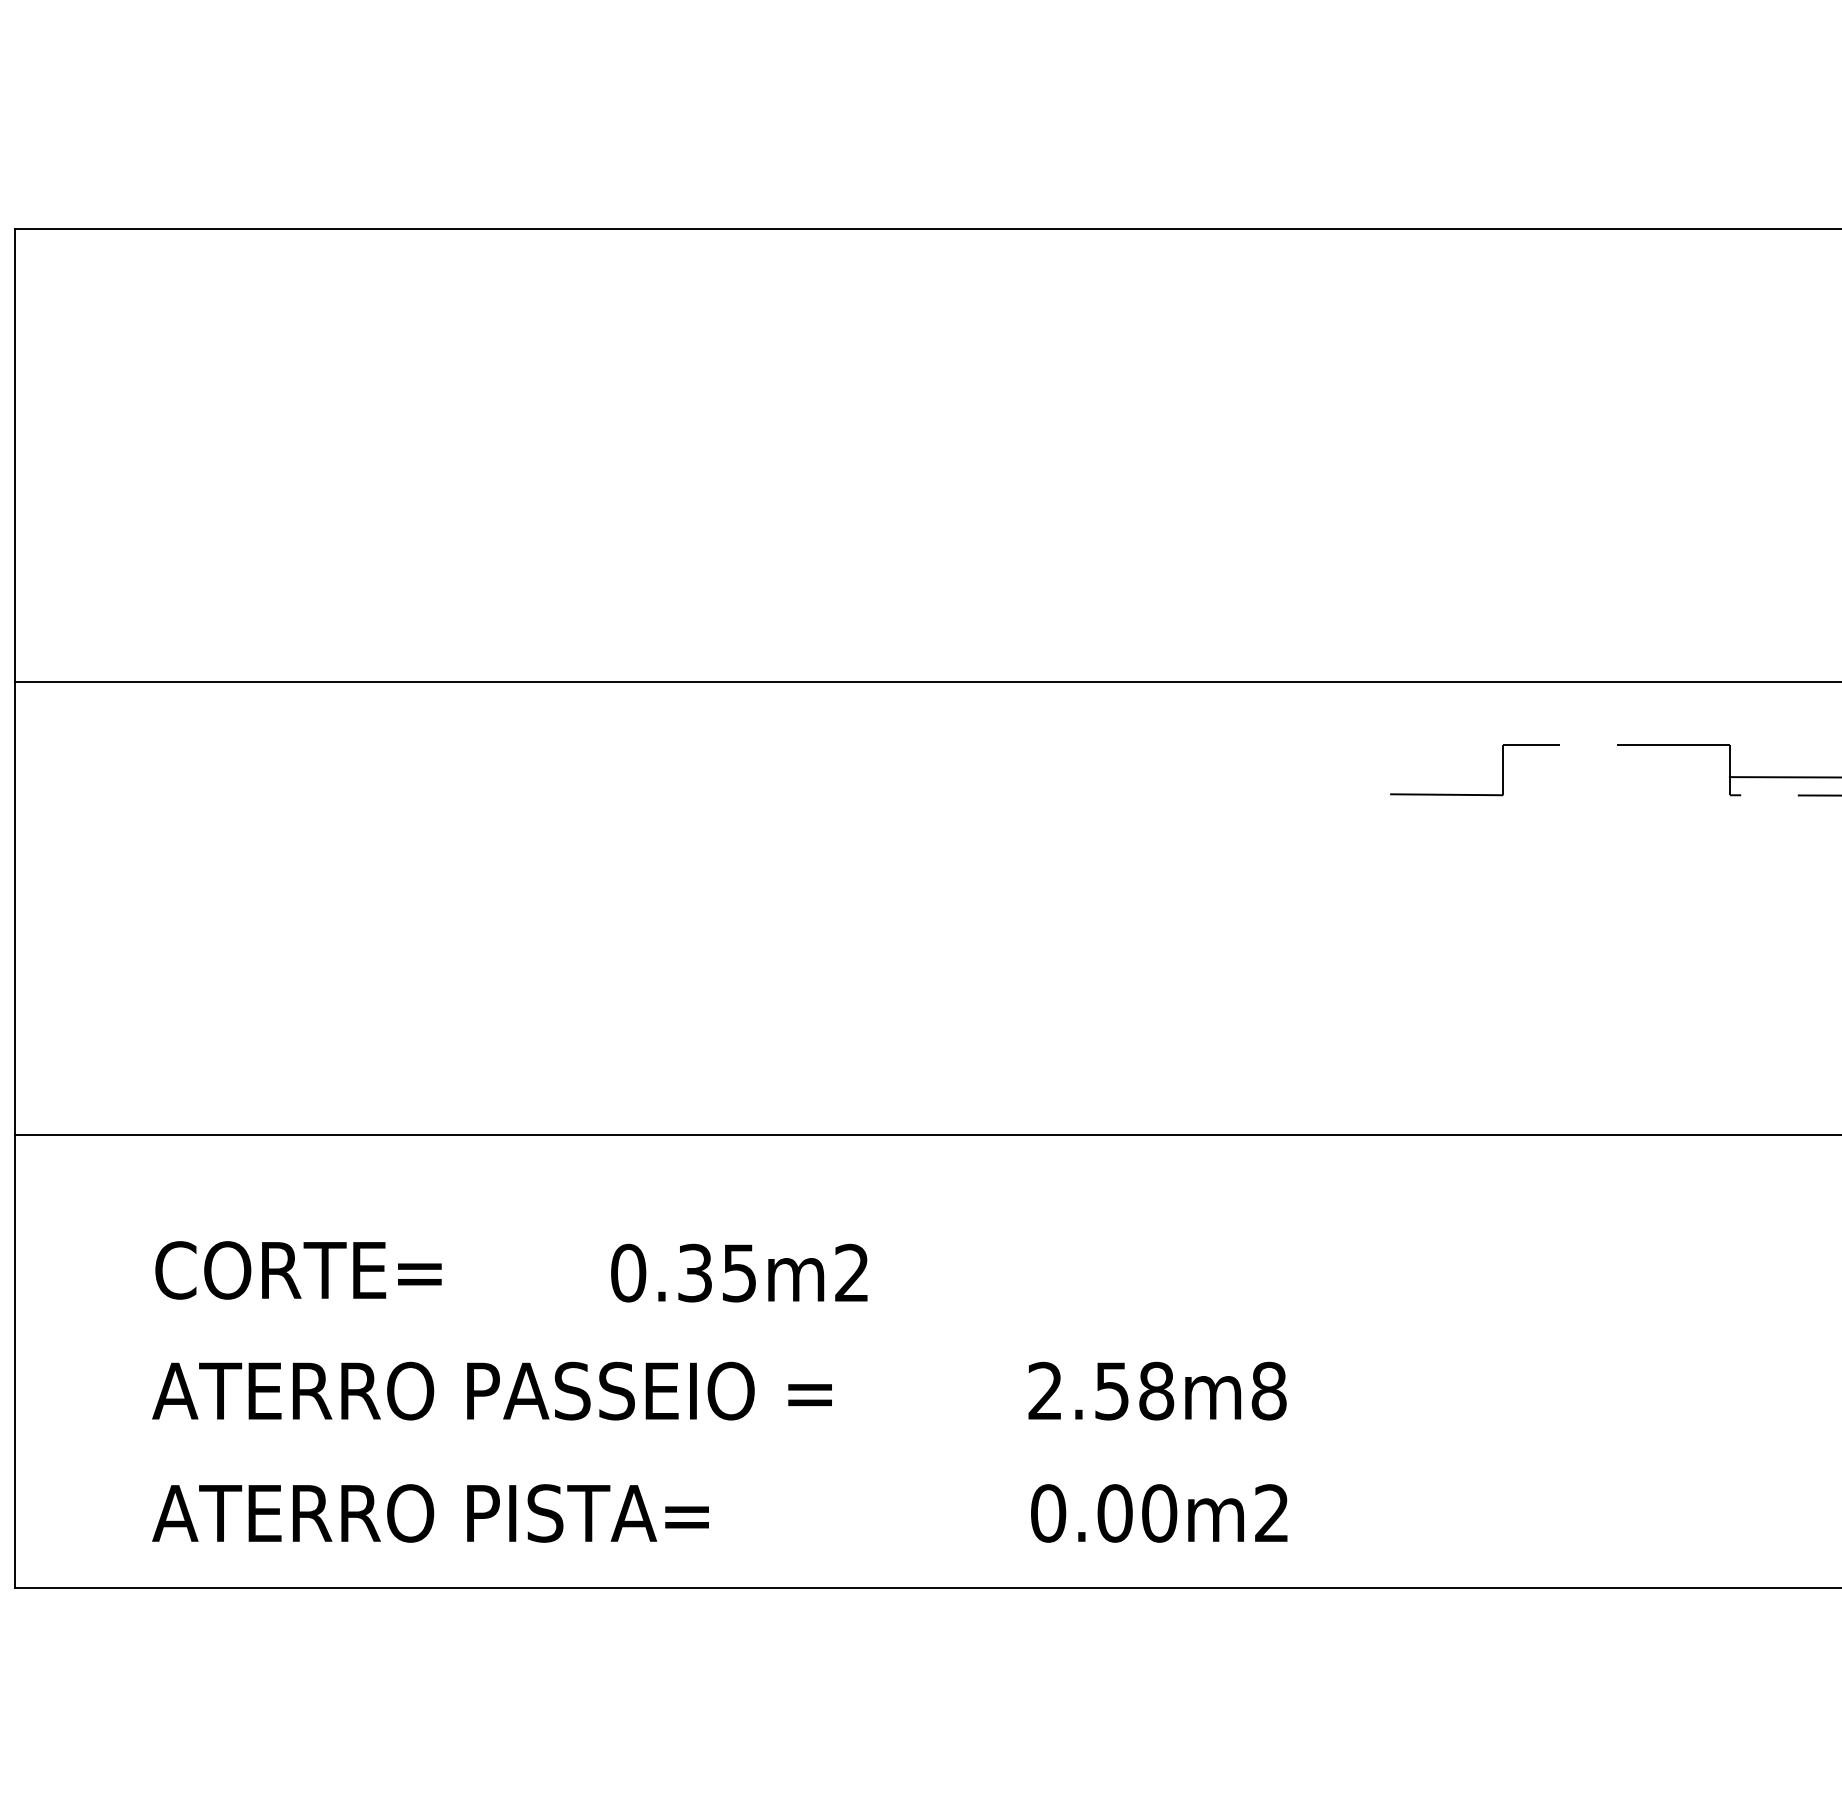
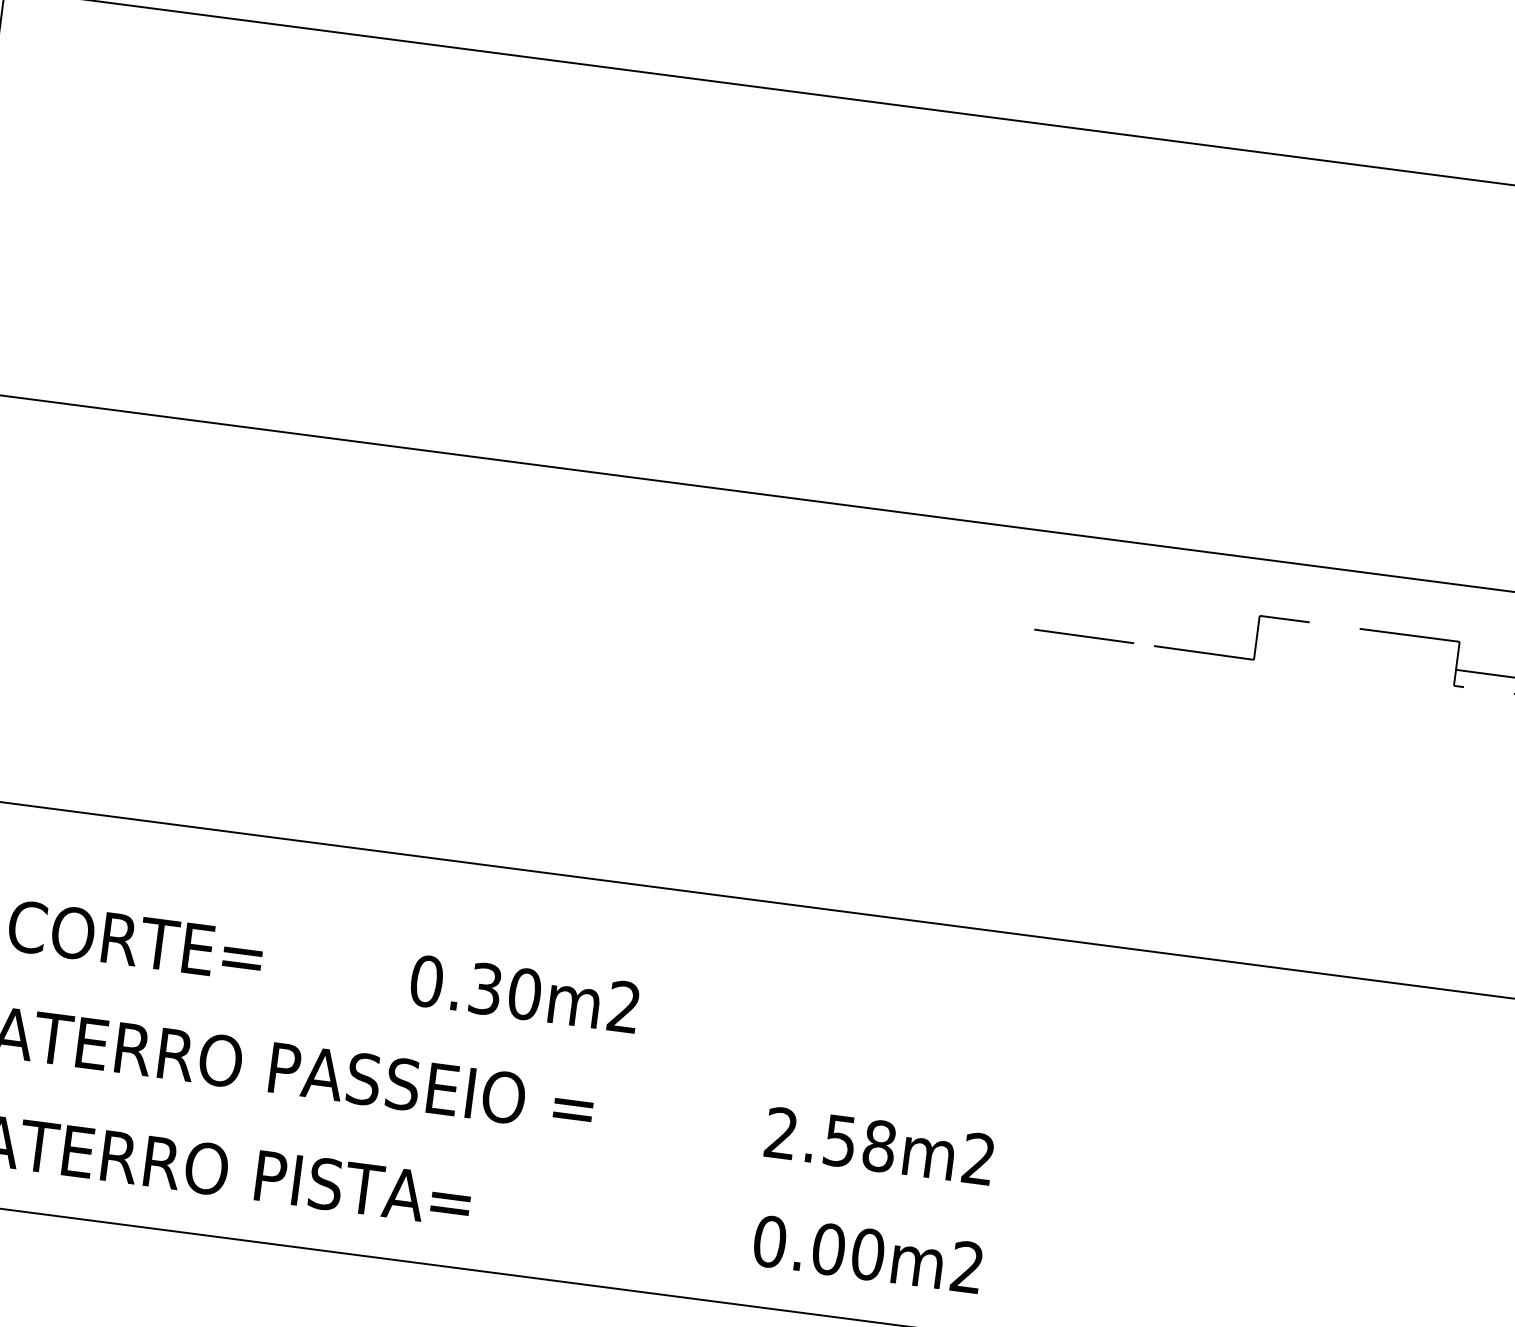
line: (1310, 793) -> (1083, 636), added
text: (739, 1272) -> (524, 993), 0.35m2 -> 0.30m2
text: (1268, 1390) -> (978, 1158), 2.58m8 -> 2.58m2

